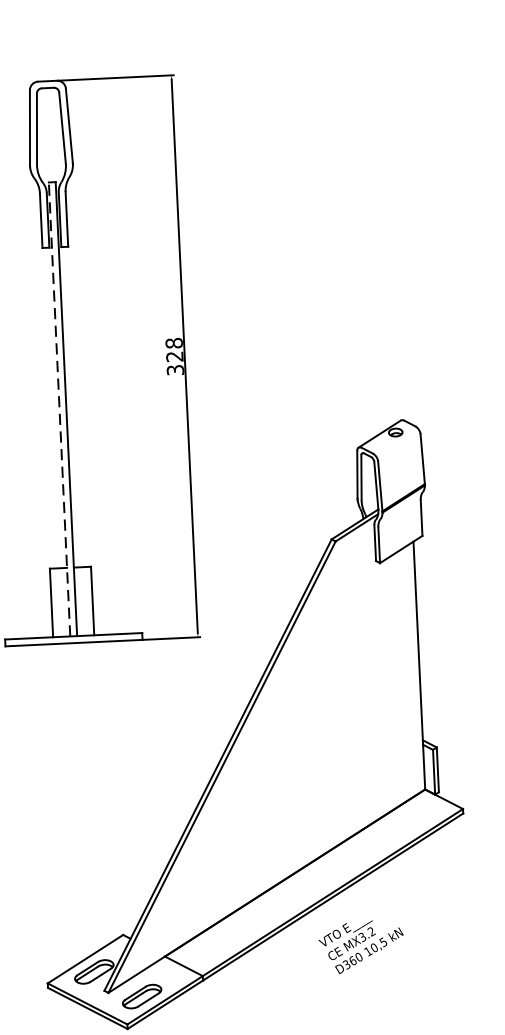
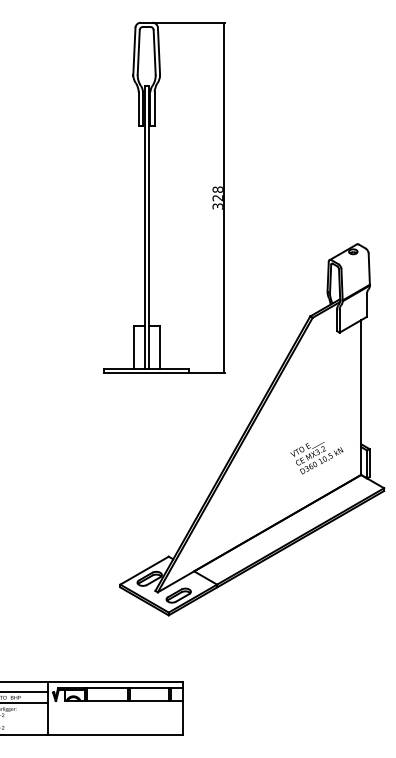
line: (59, 409) -> (144, 227), dashed -> solid
text: (360, 947) -> (316, 458), moved

